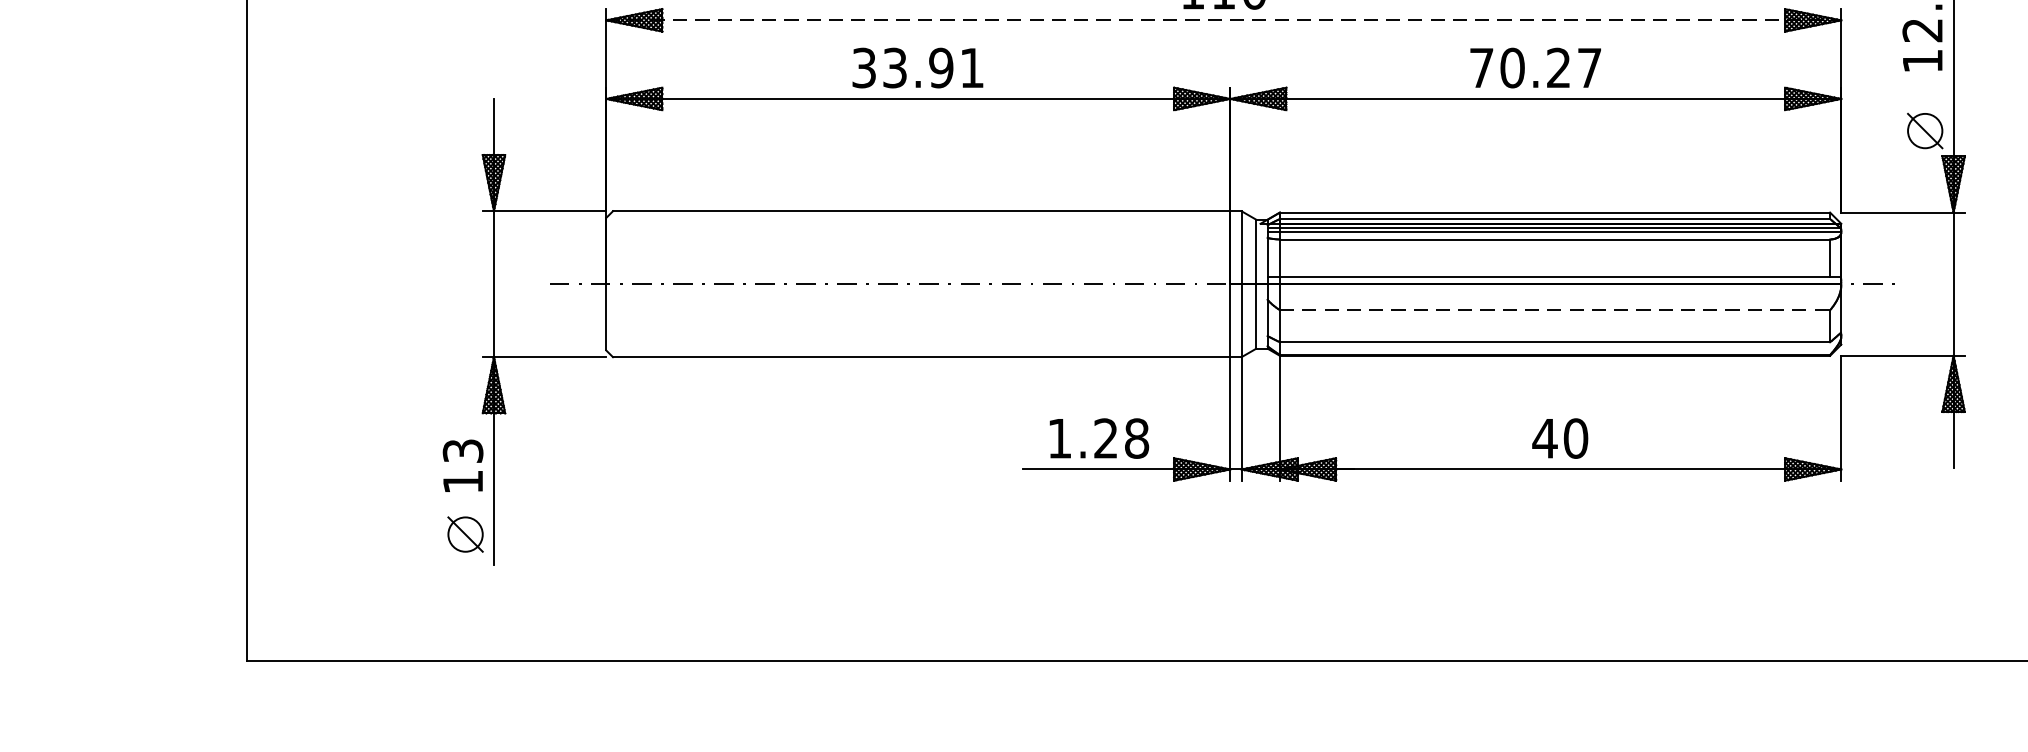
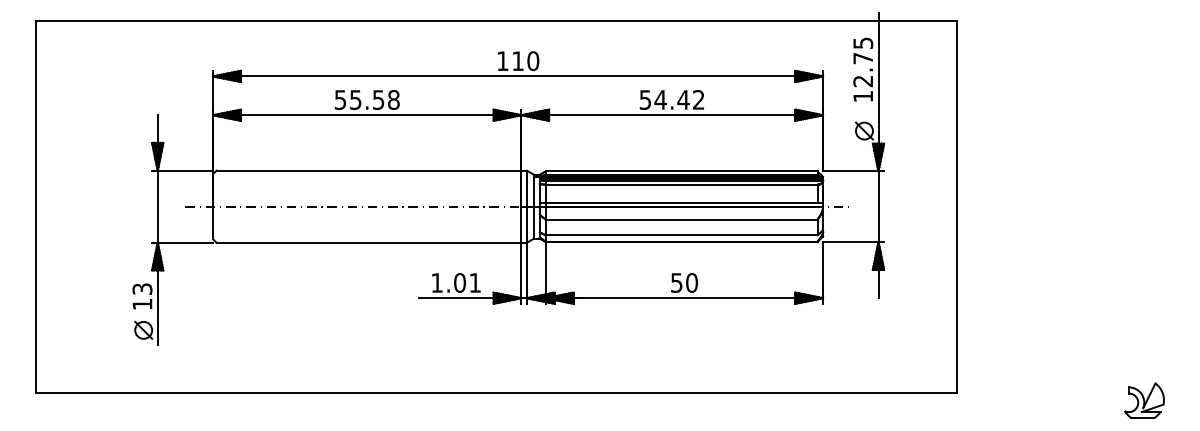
line: (1224, 20) -> (518, 76), dashed -> solid
text: (918, 67) -> (367, 99), 33.91 -> 55.58
text: (1534, 67) -> (671, 99), 70.27 -> 54.42
line: (1554, 310) -> (681, 219), dashed -> solid
text: (1121, 437) -> (467, 282), 1.28 -> 1.01
text: (1544, 437) -> (676, 282), 40 -> 50

